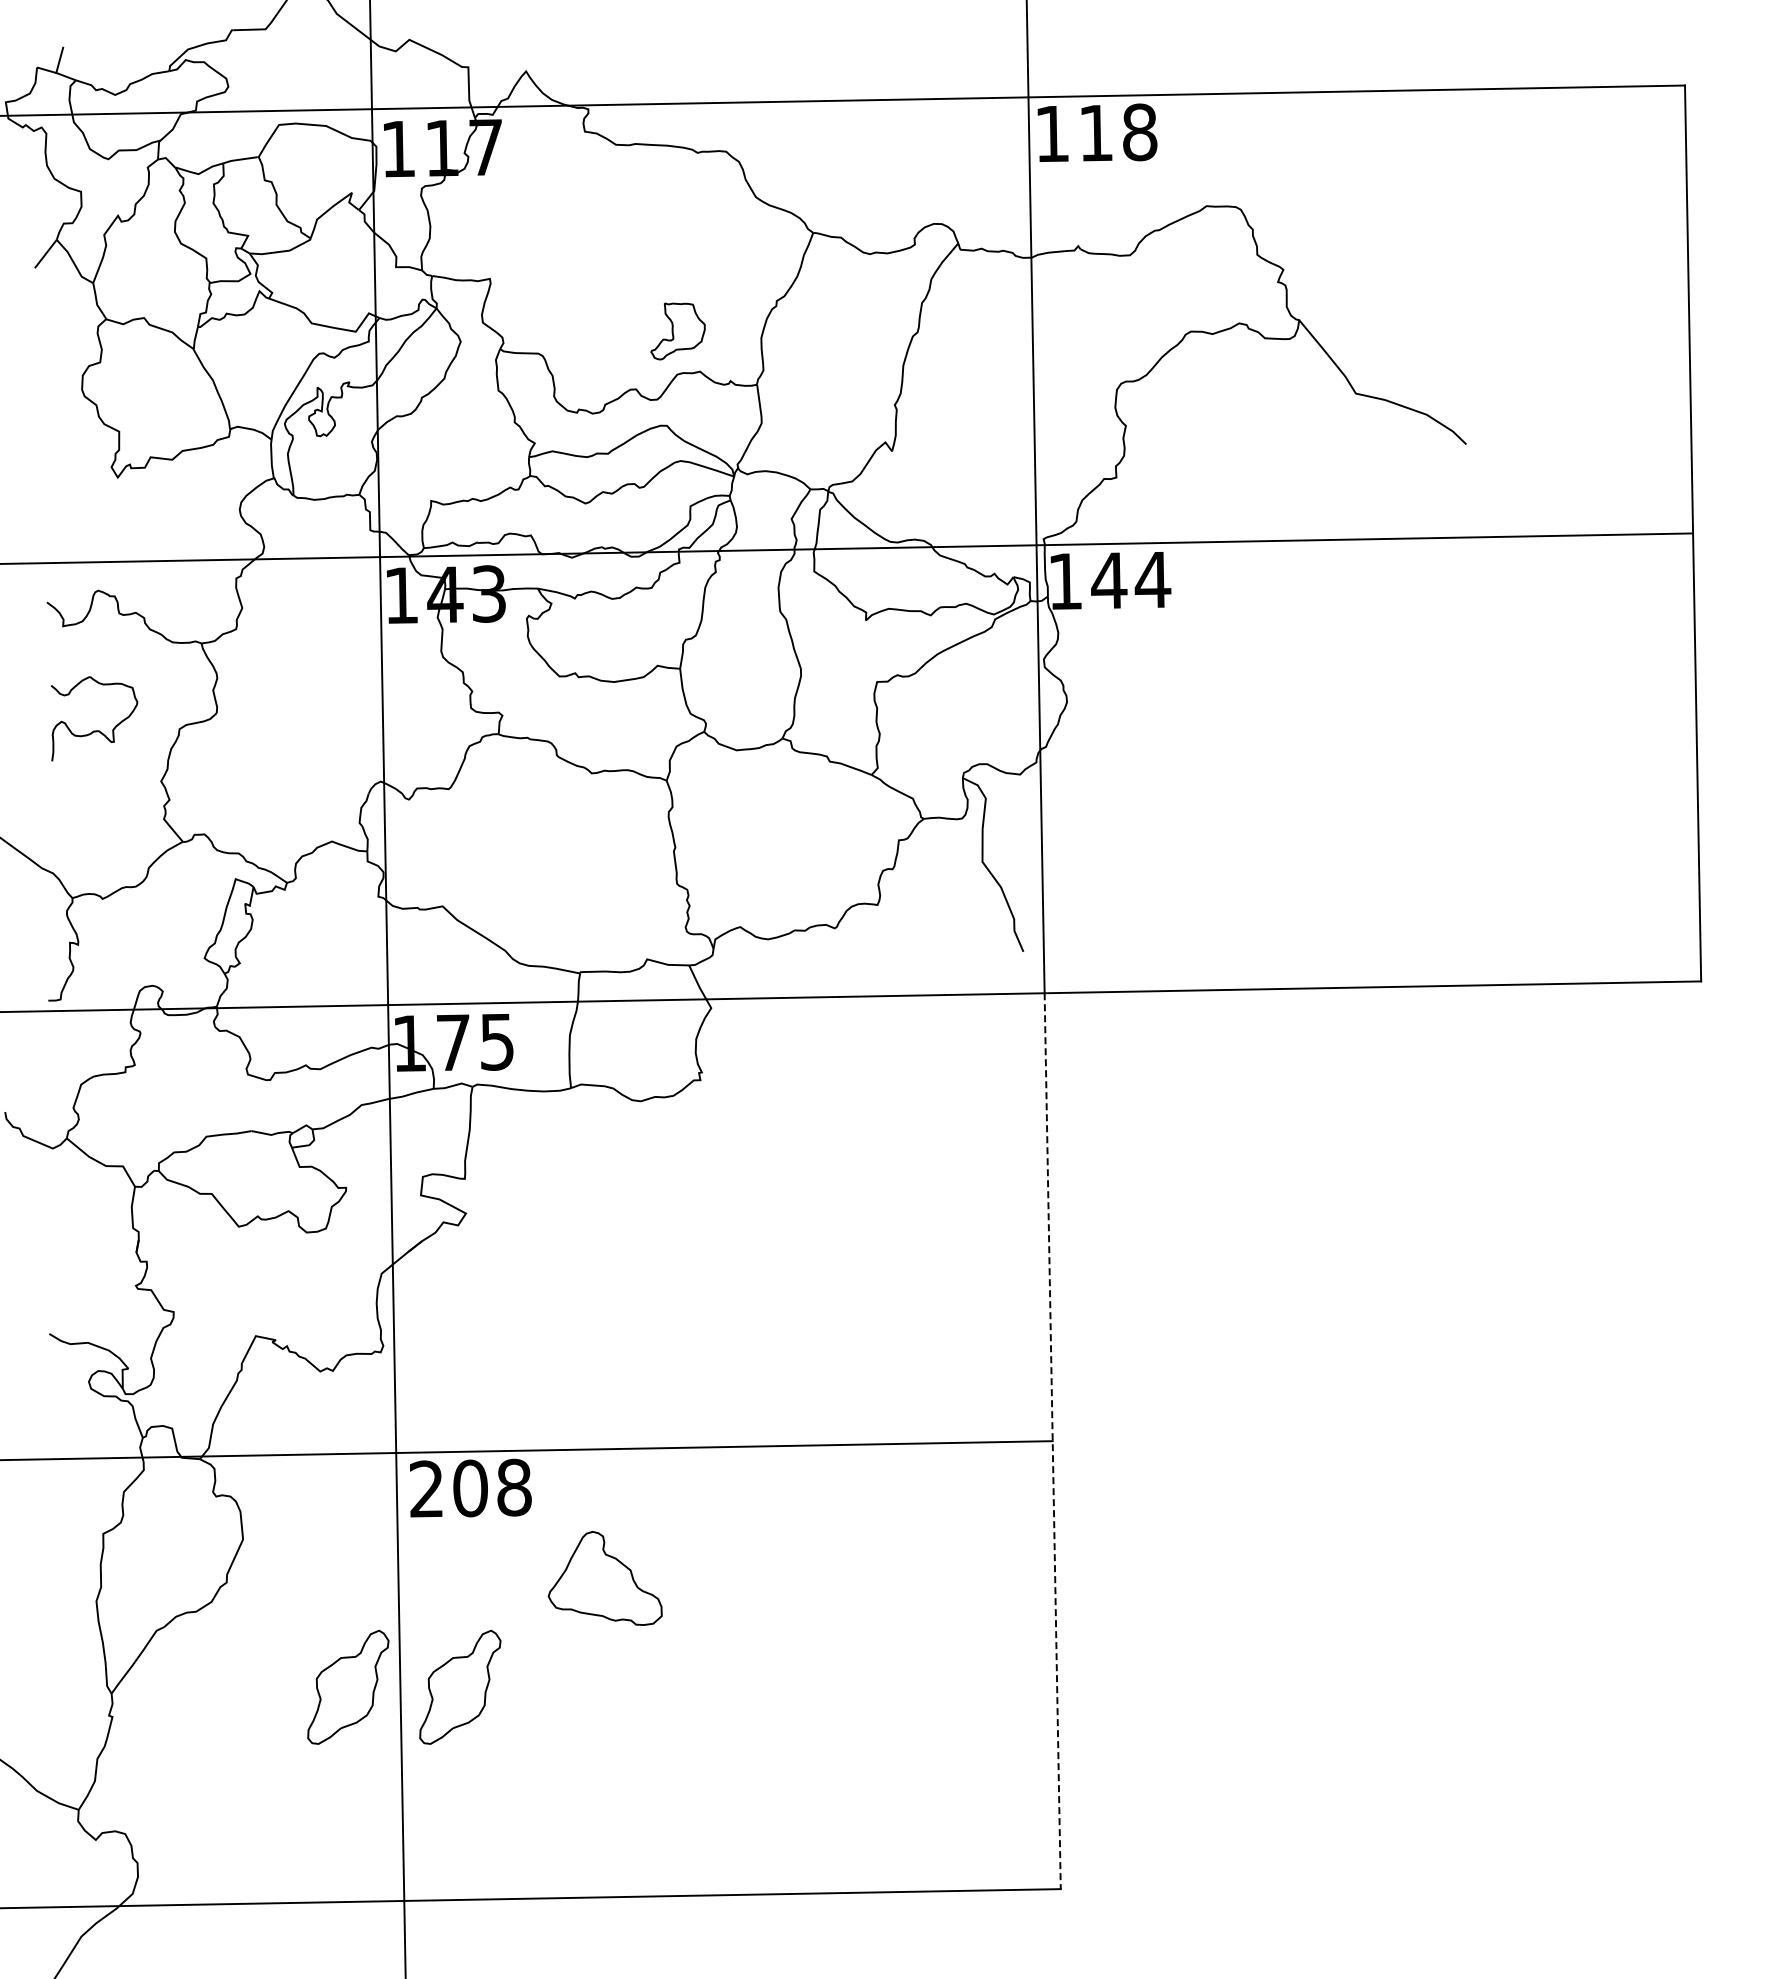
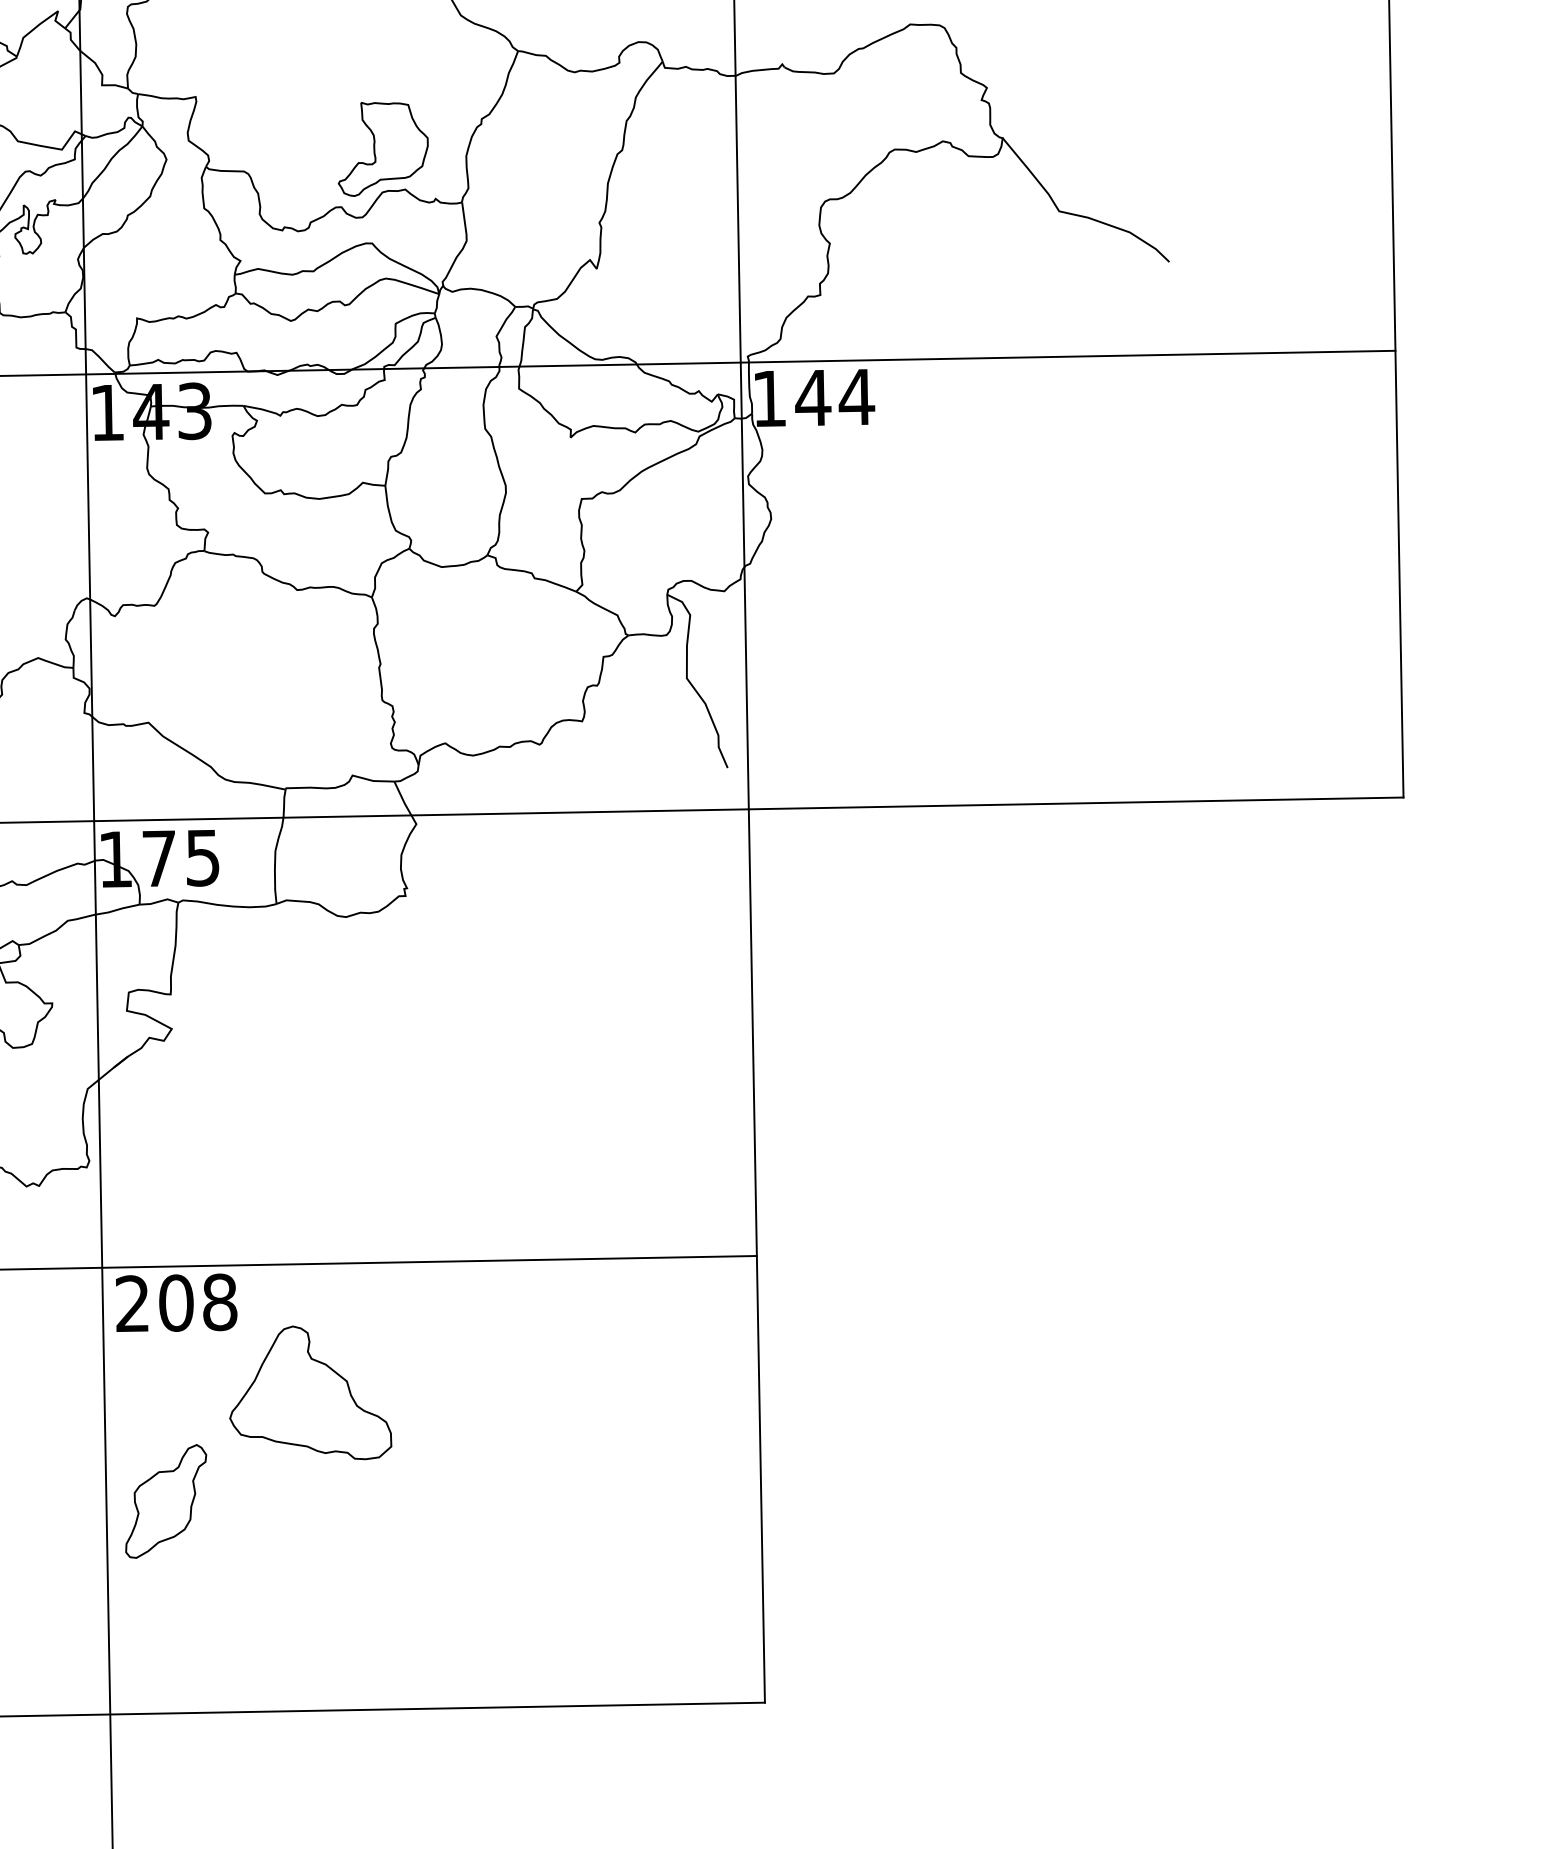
part: (677, 331) -> (382, 149), size x1.67
line: (1052, 1441) -> (756, 1256), dashed -> solid
part: (604, 1578) -> (309, 1392), size x1.43
part: (348, 1686) -> (54, 1500), removed

